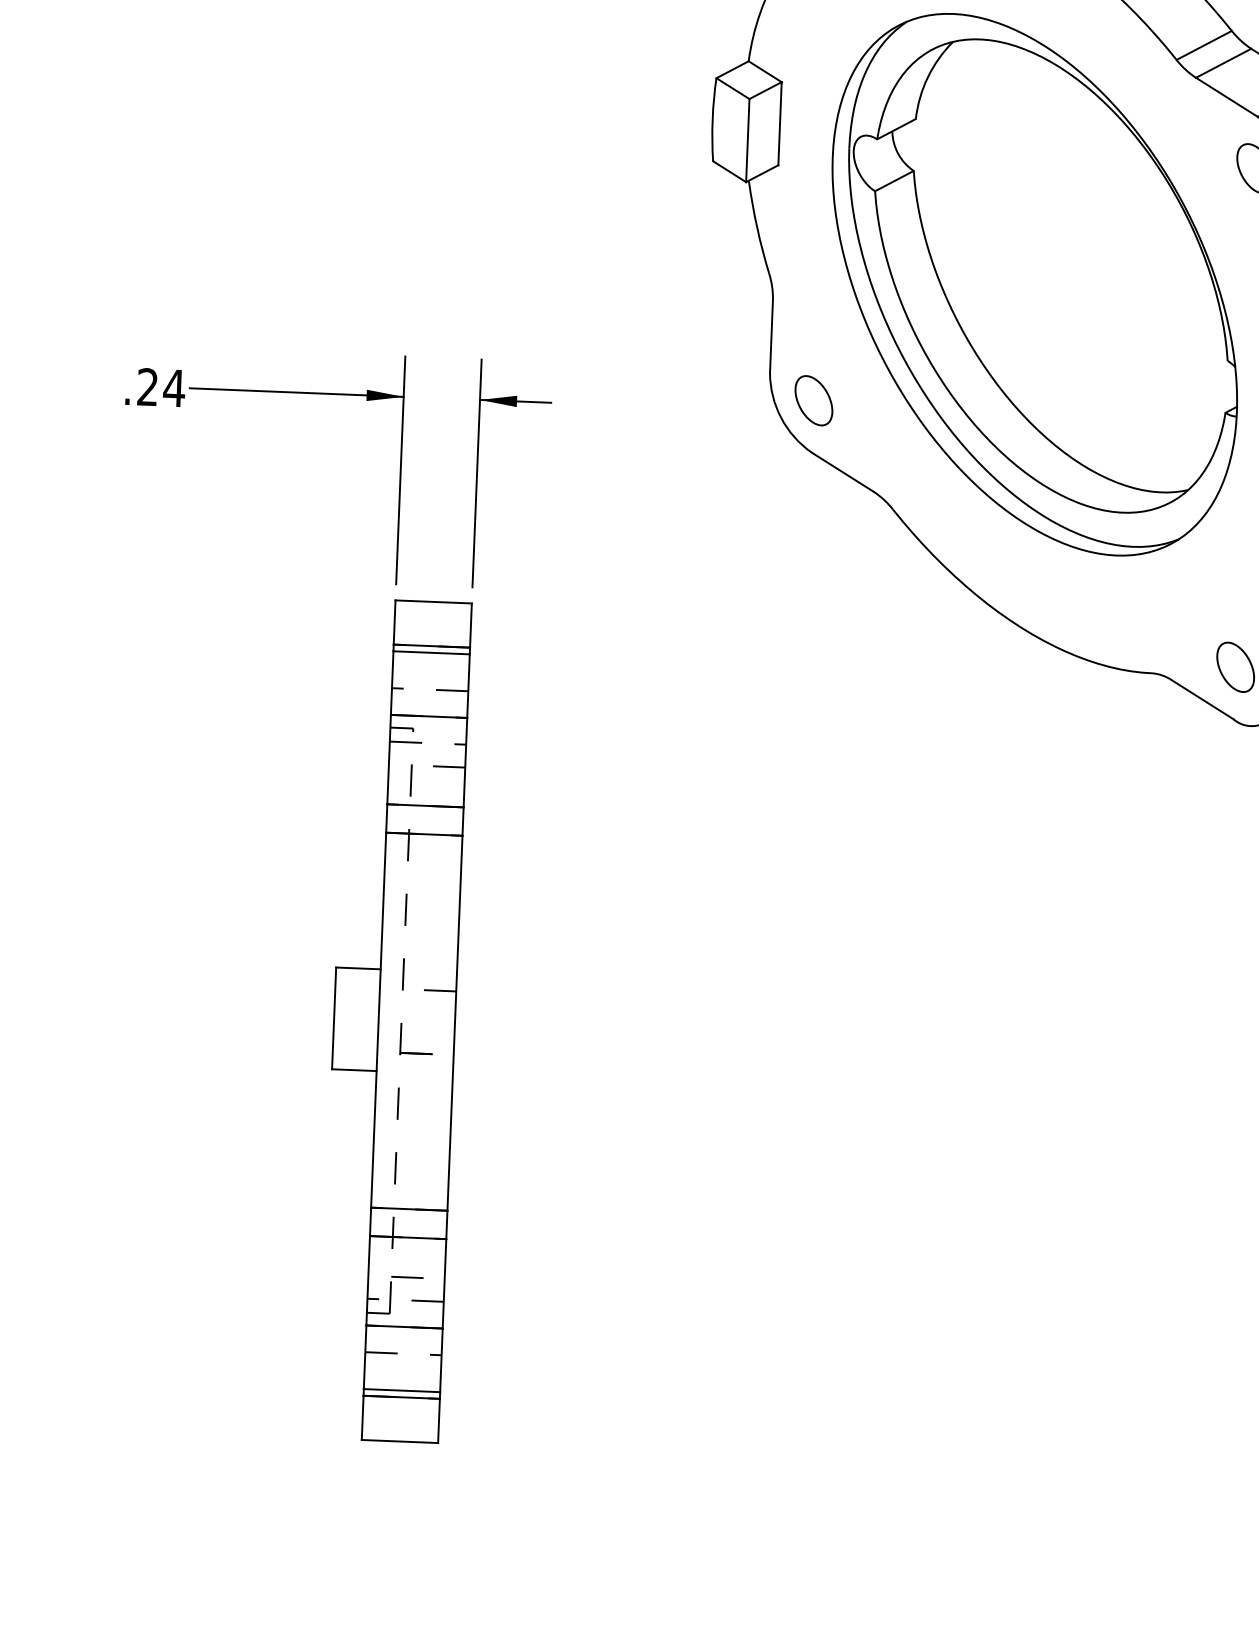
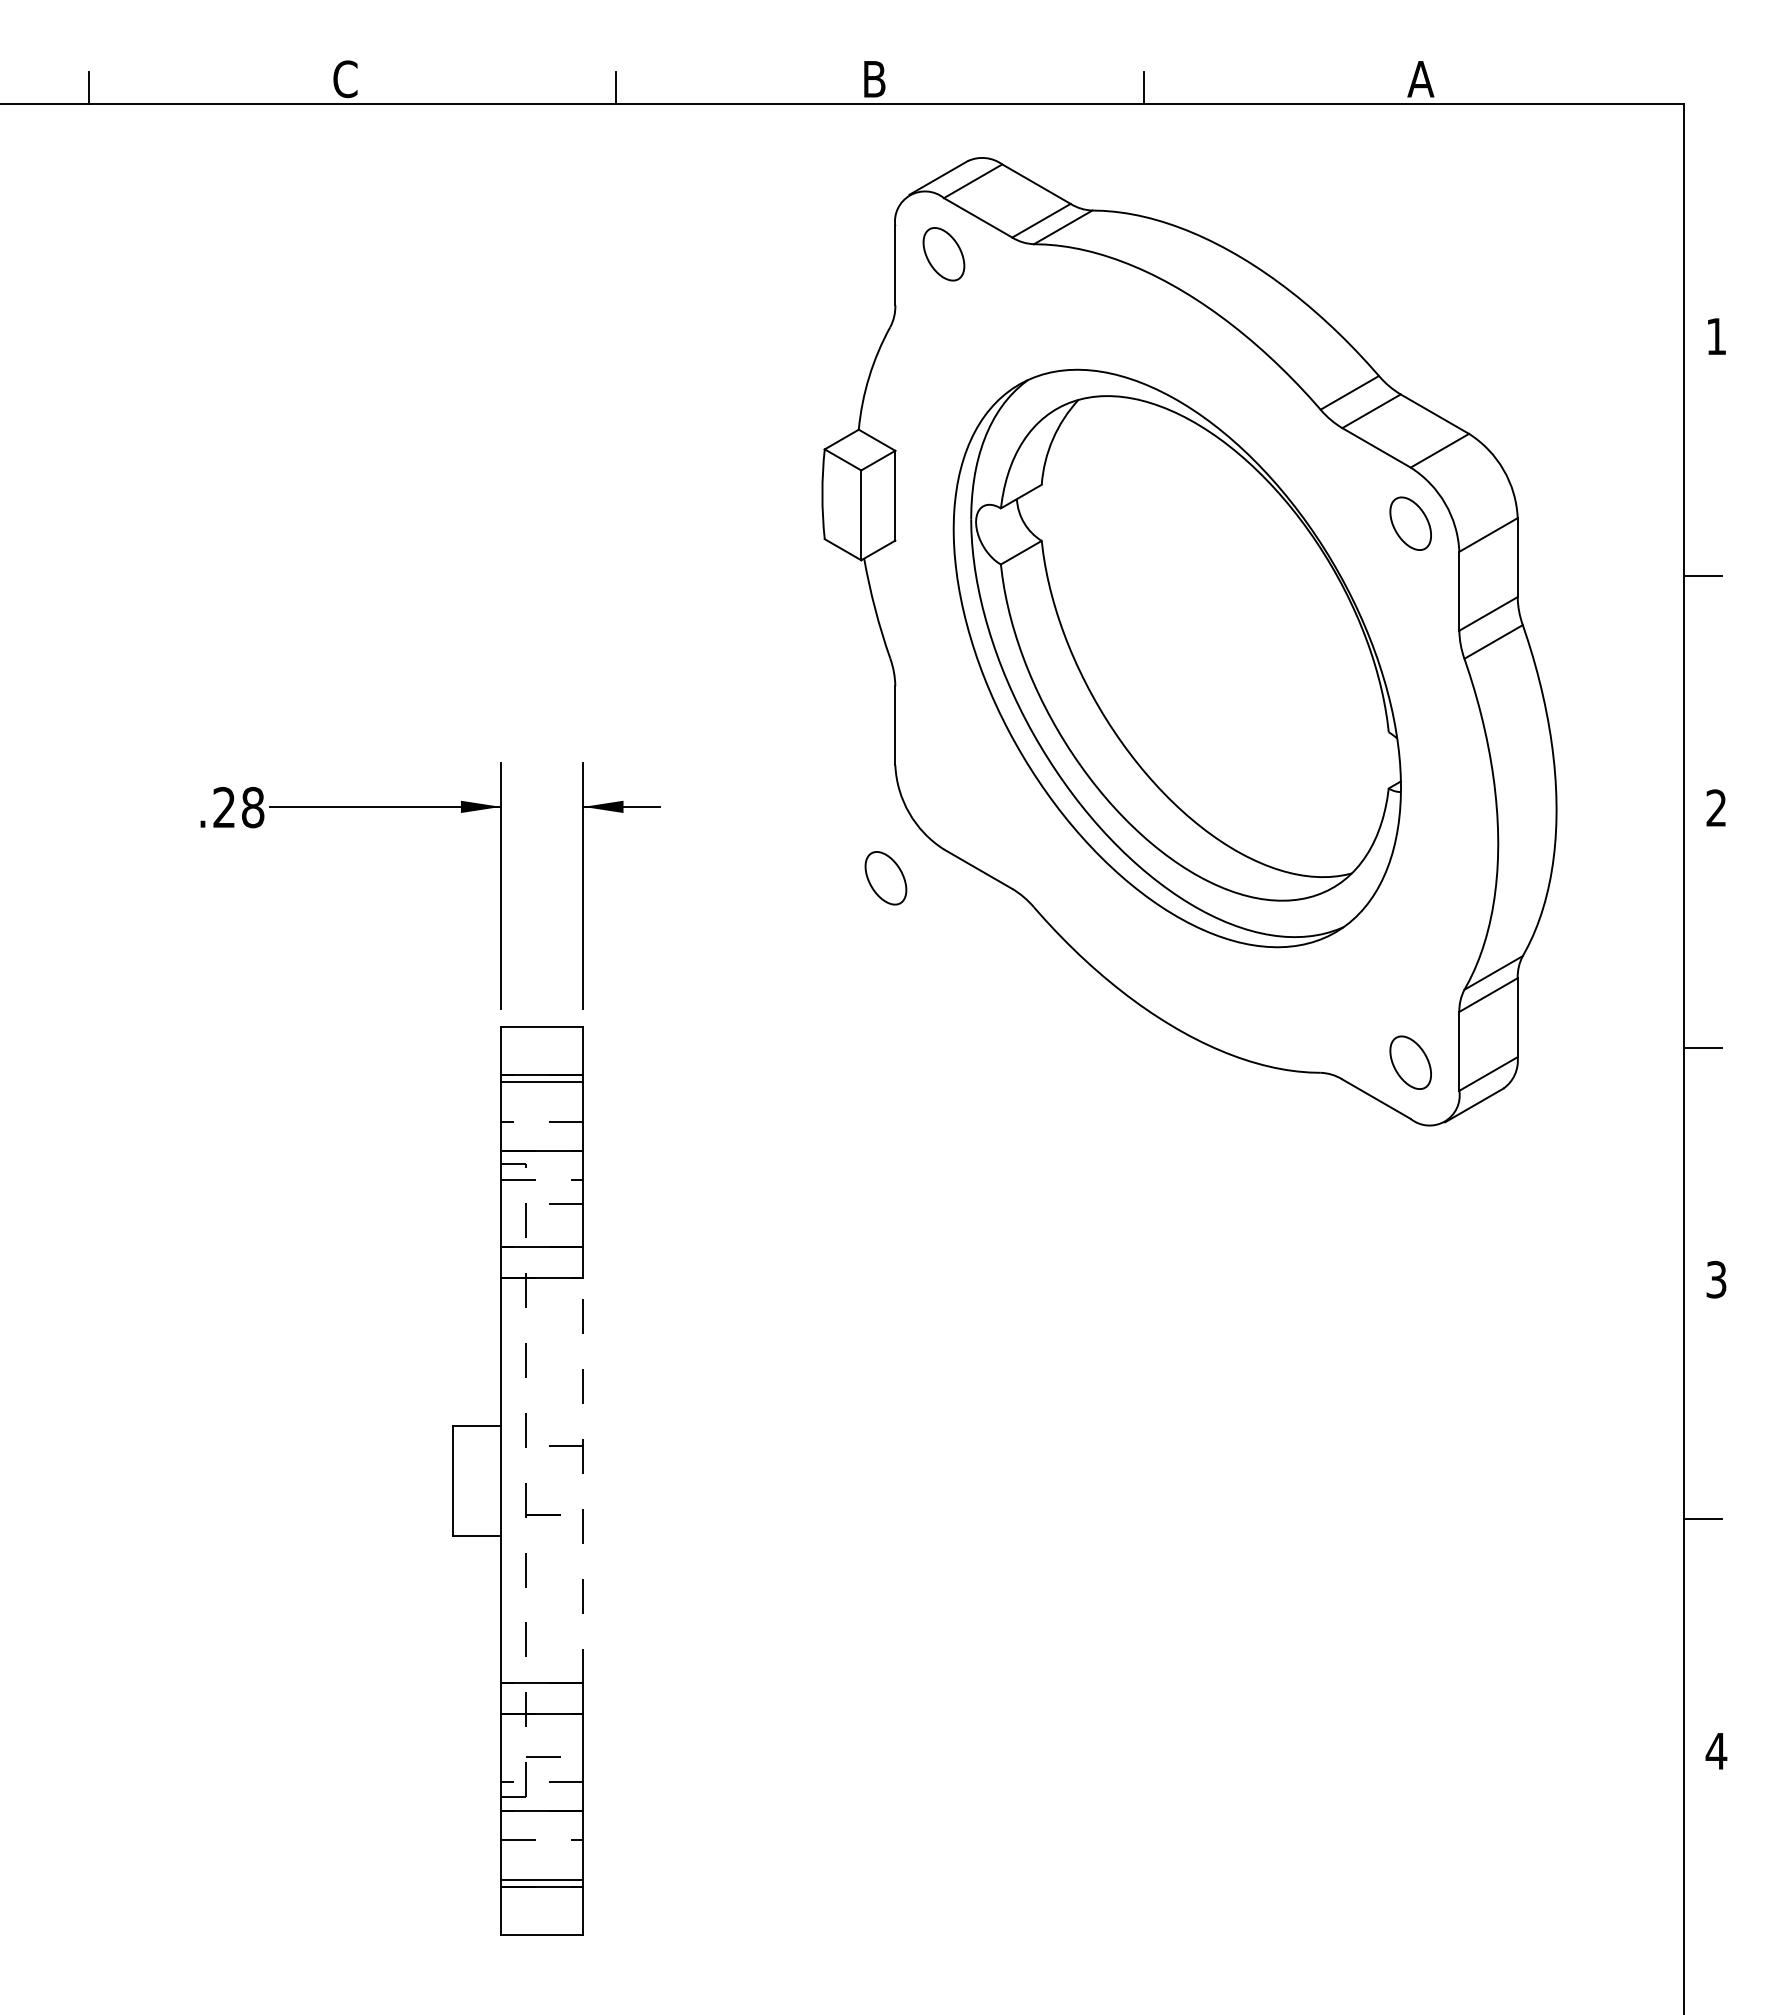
text: (173, 388) -> (252, 807), .24 -> .28
part: (813, 400) -> (885, 878), moved
line: (455, 1022) -> (583, 1480), solid -> dashed

